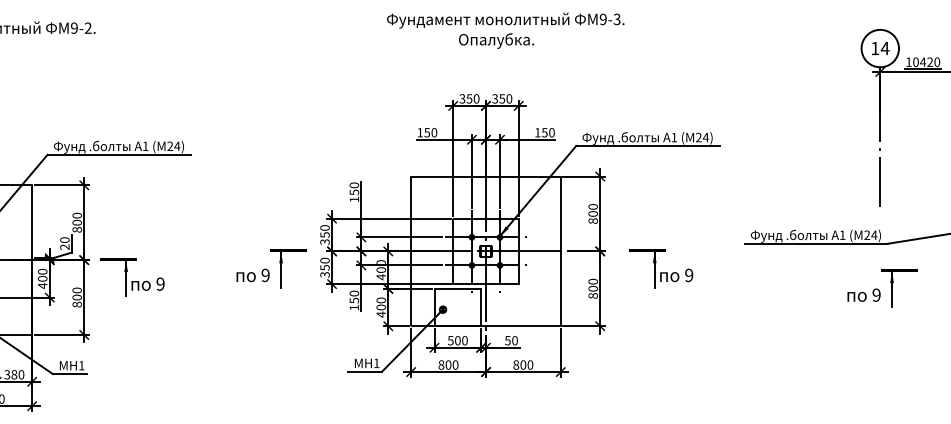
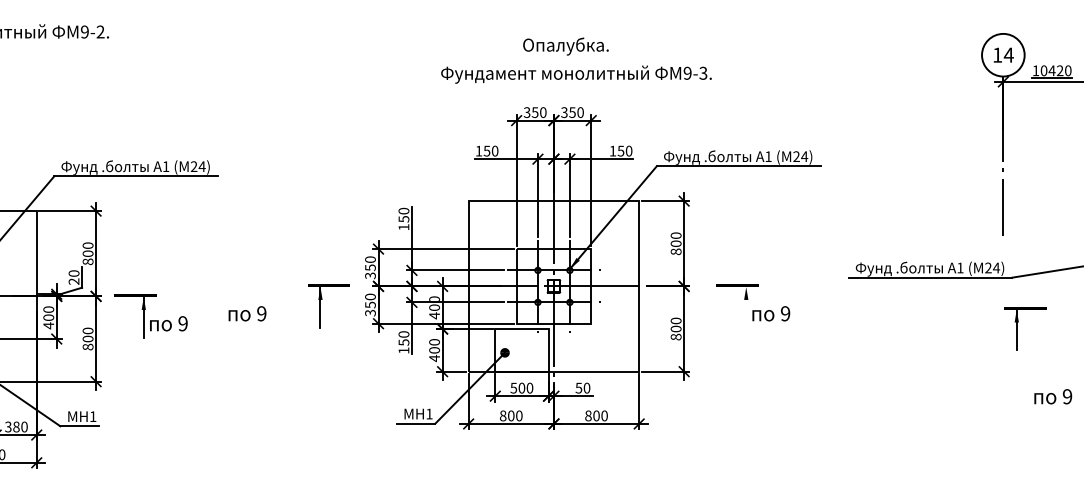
text: (505, 20) -> (576, 74), moved
line: (654, 269) -> (746, 307), removed
text: (252, 275) -> (246, 313), moved
text: (863, 294) -> (1052, 395), moved

